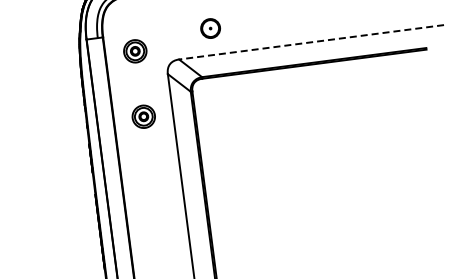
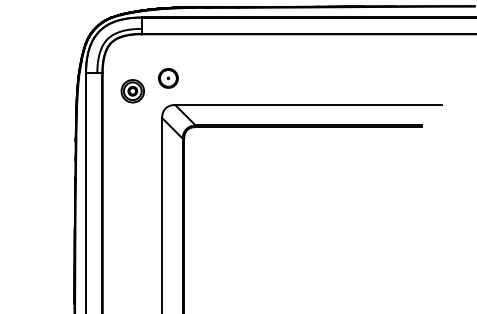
part: (210, 28) -> (168, 78), moved
line: (311, 42) -> (308, 105), dashed -> solid
part: (143, 117) -> (132, 157), removed

